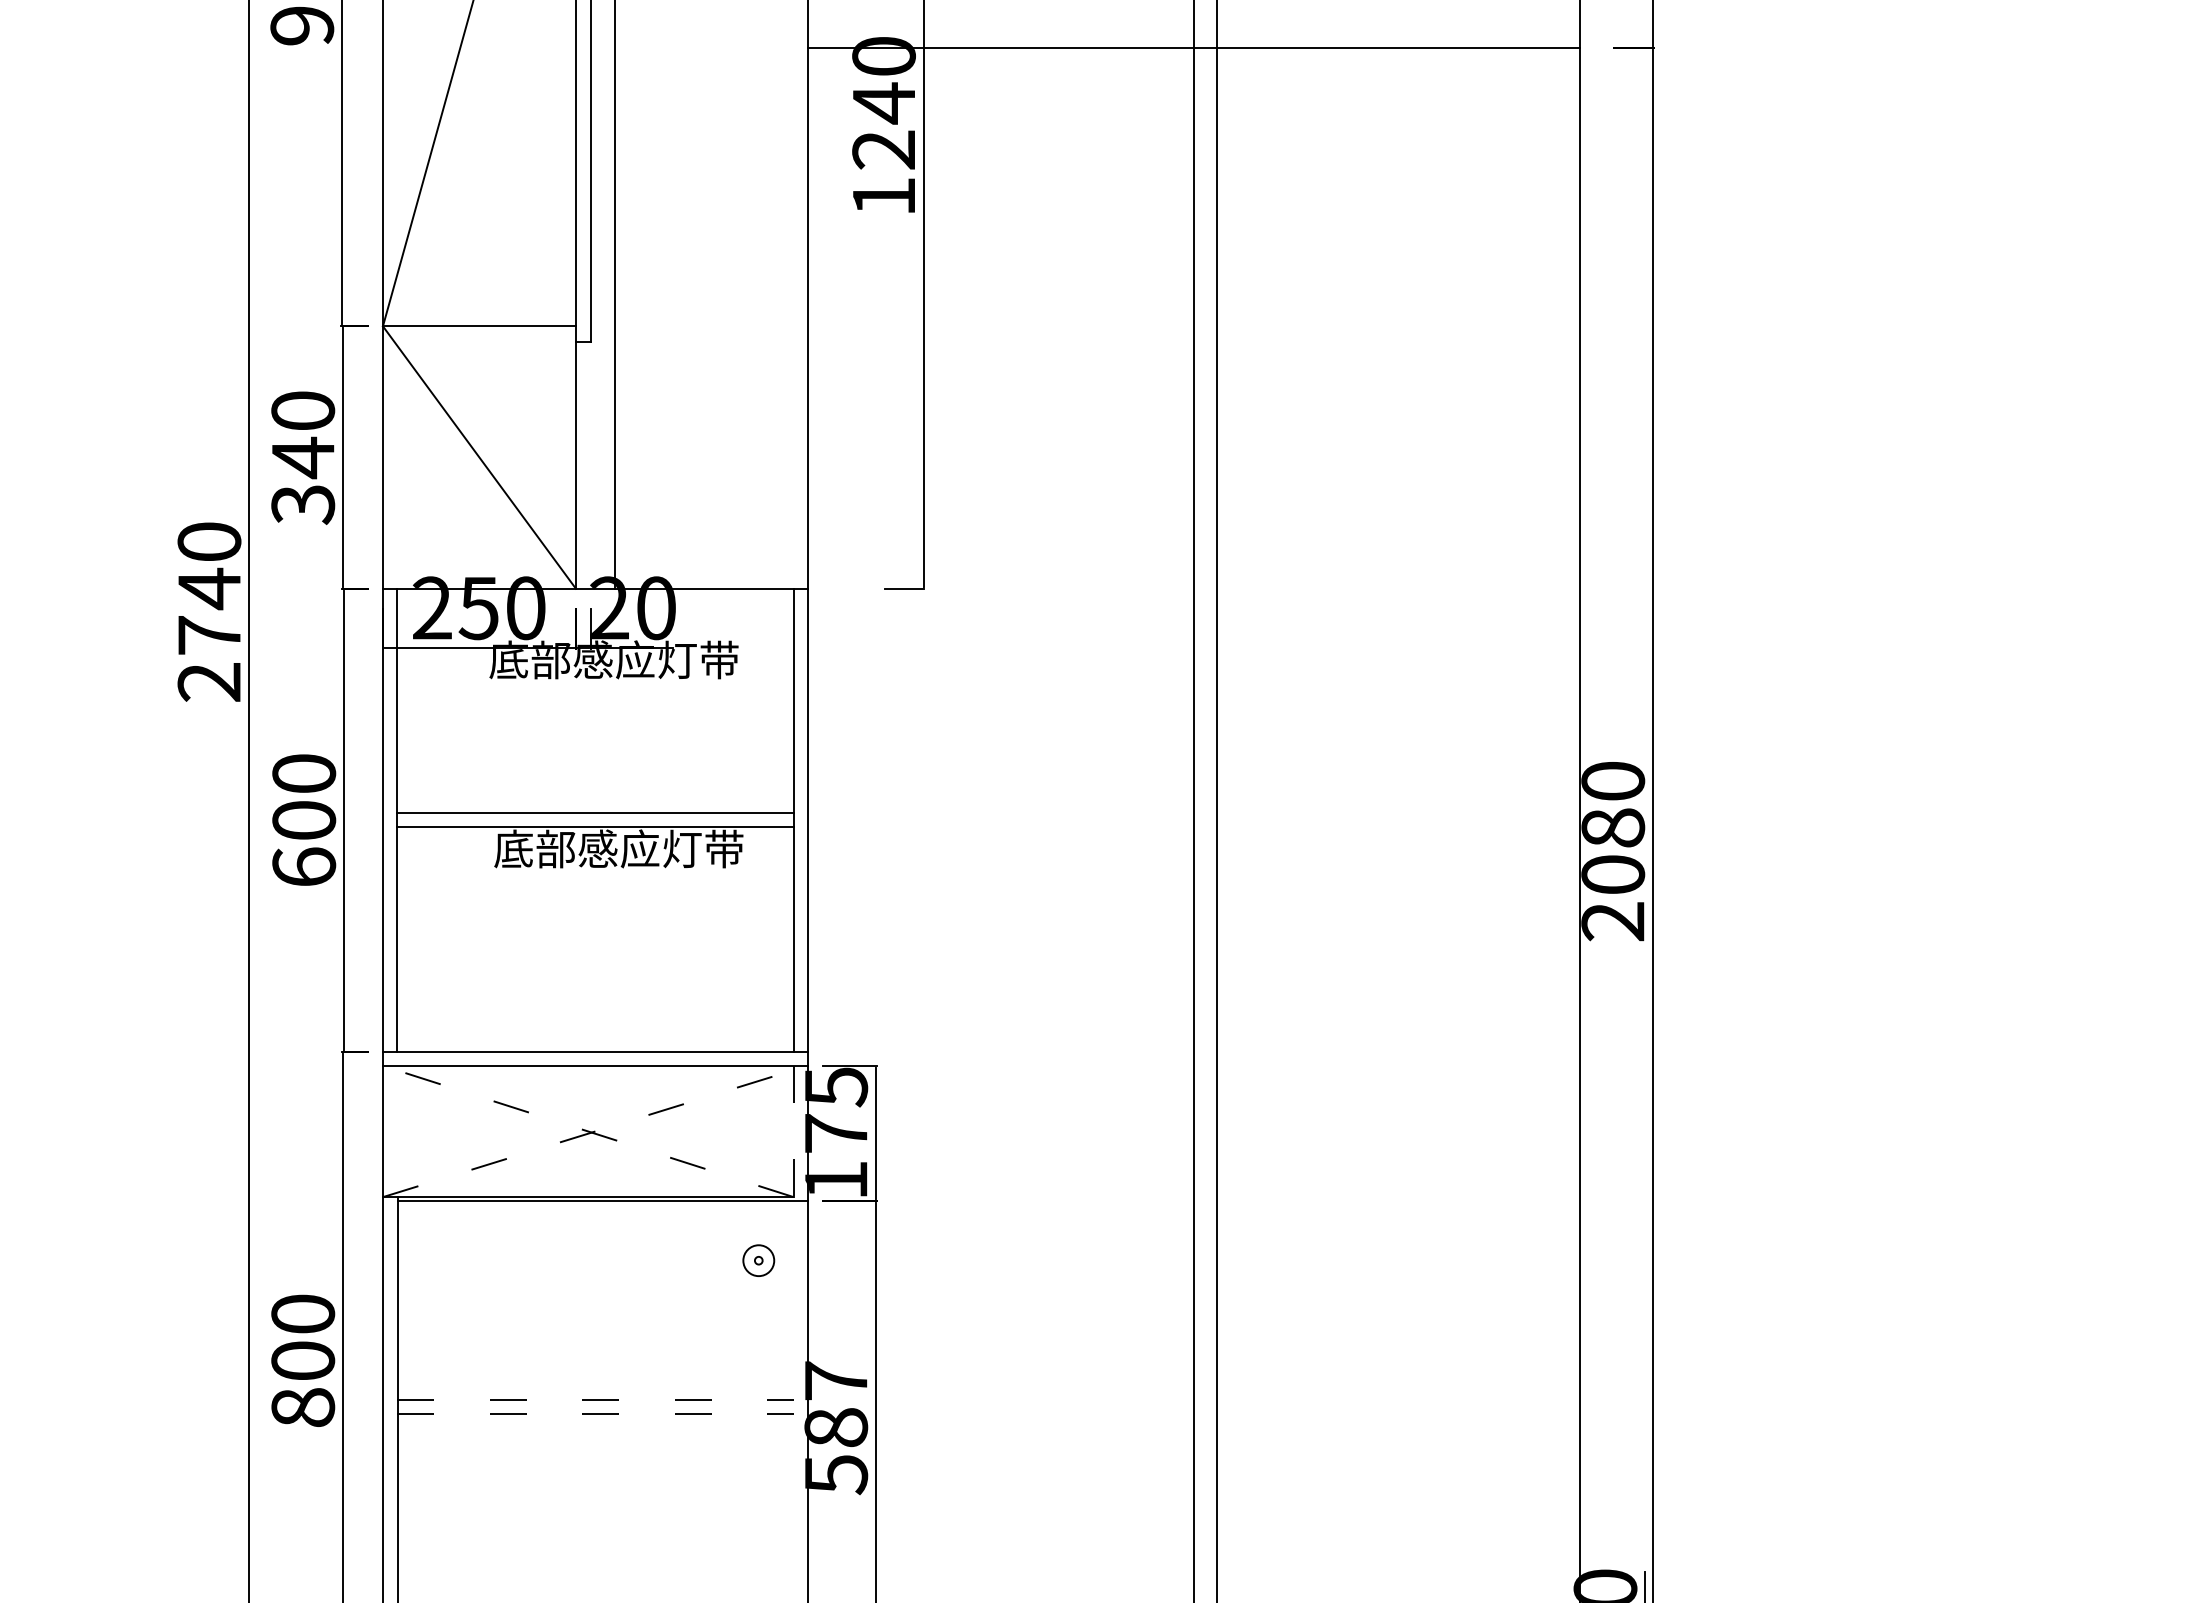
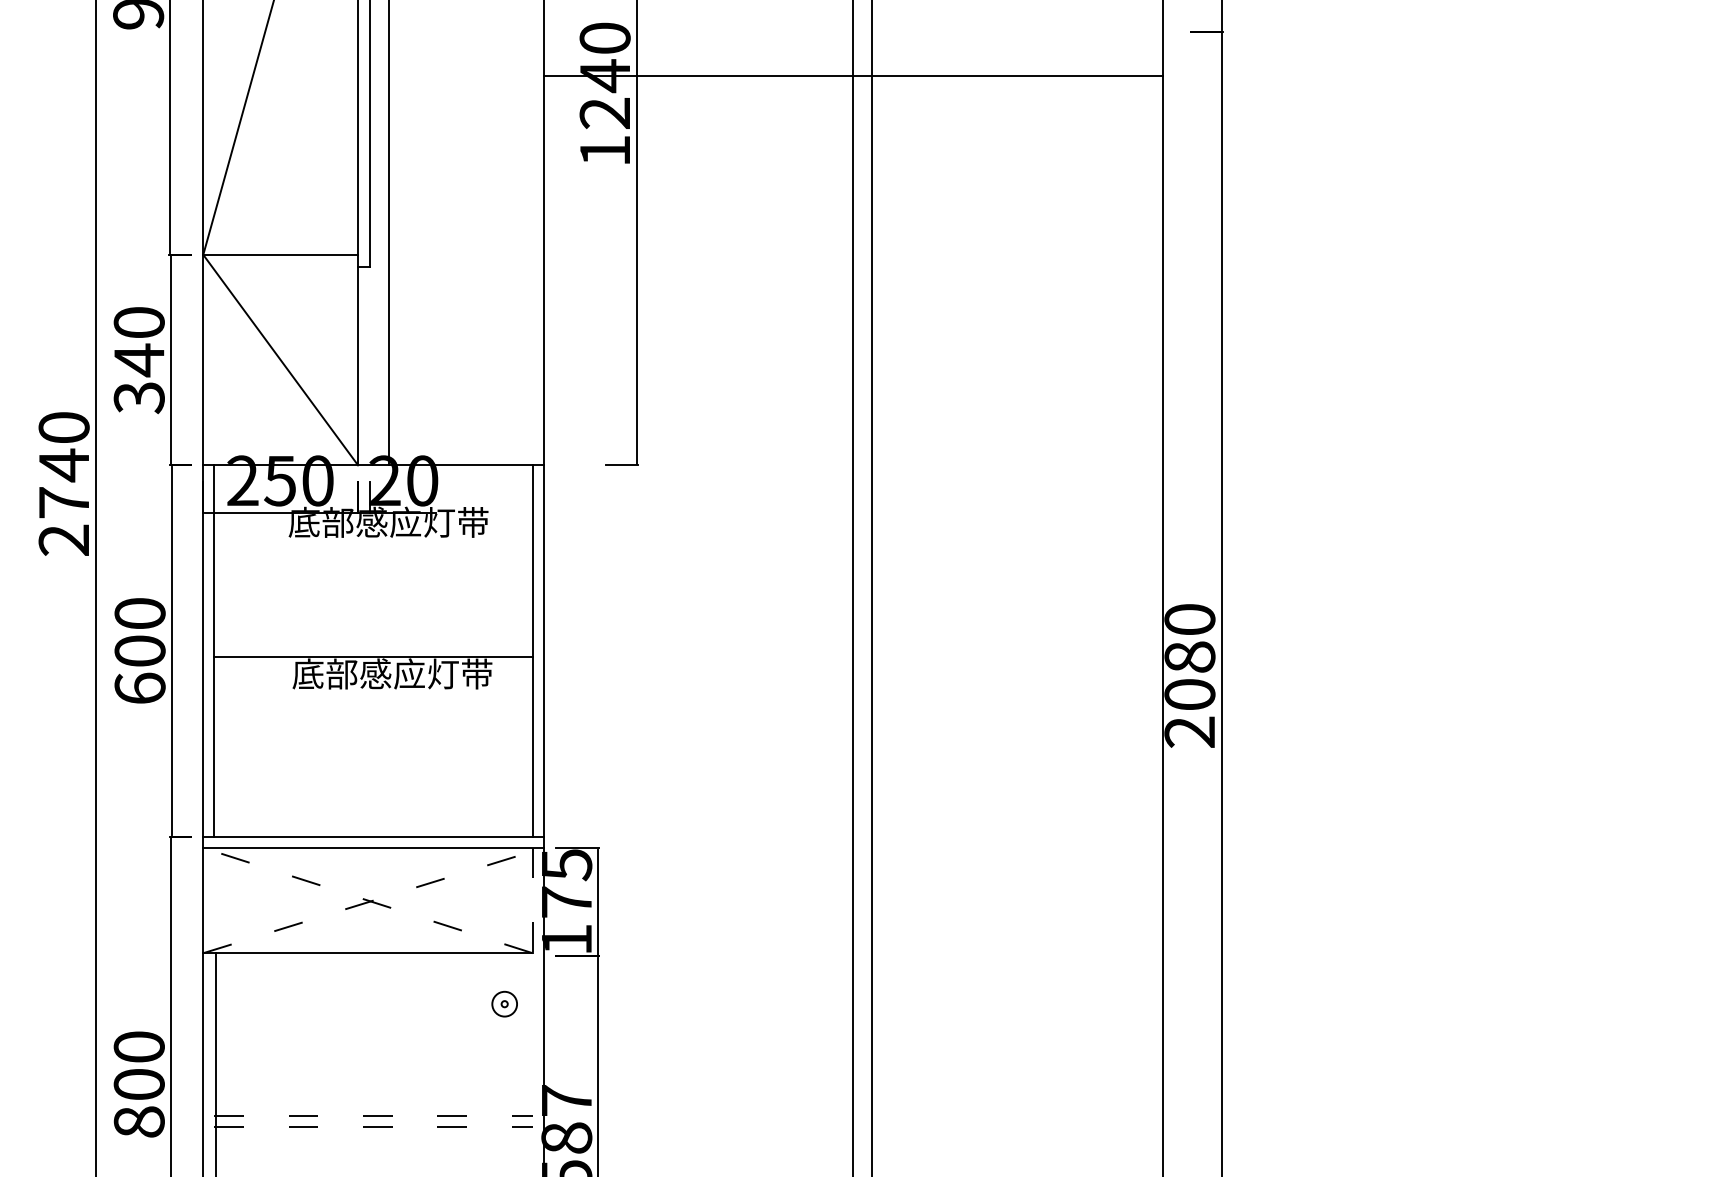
line: (1193, 48) -> (853, 76), moved
line: (594, 813) -> (372, 645), removed
line: (602, 1200) -> (379, 955), removed

